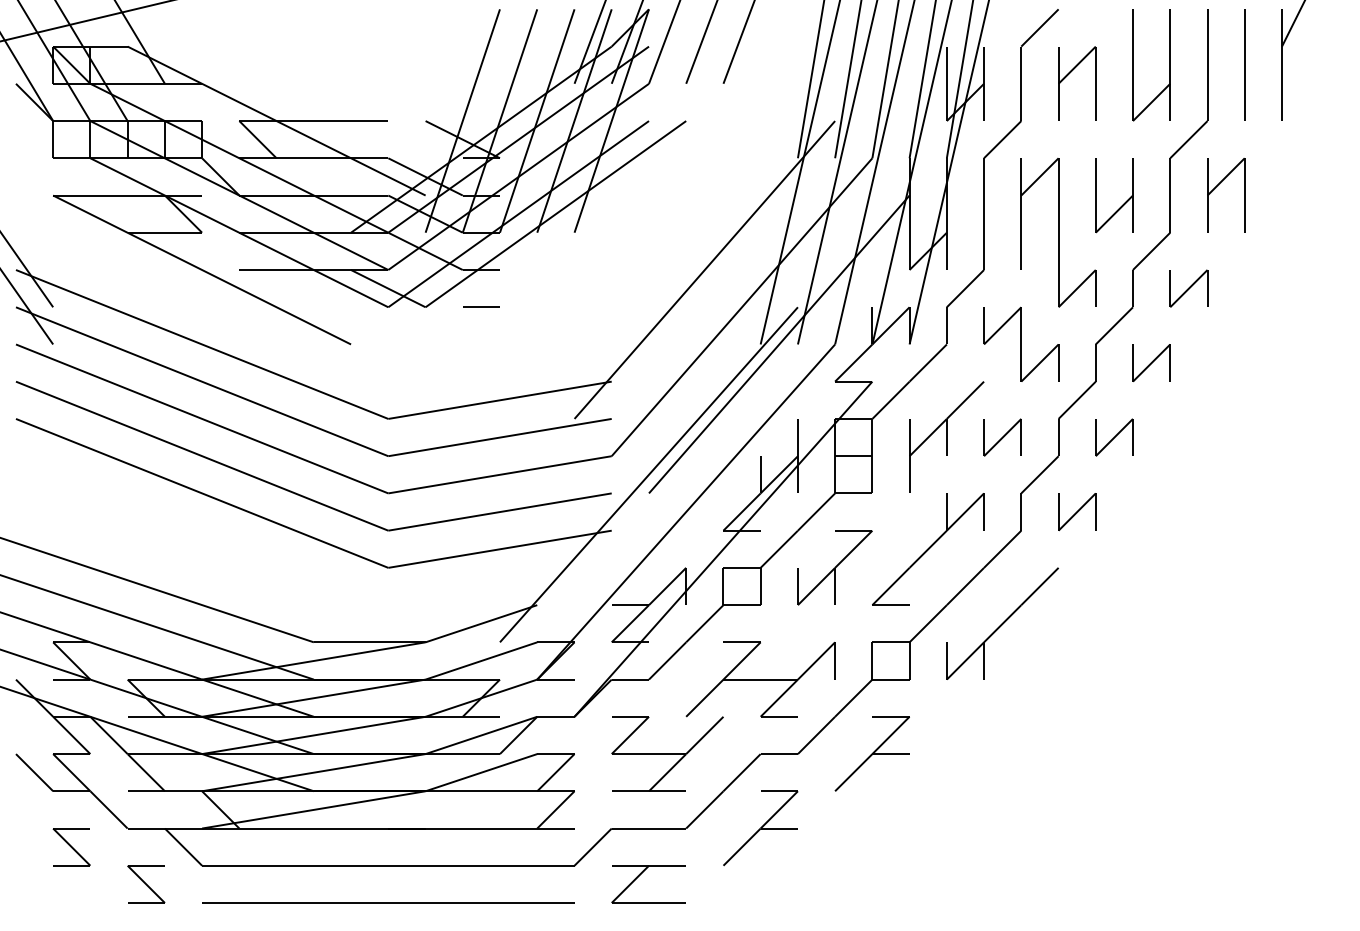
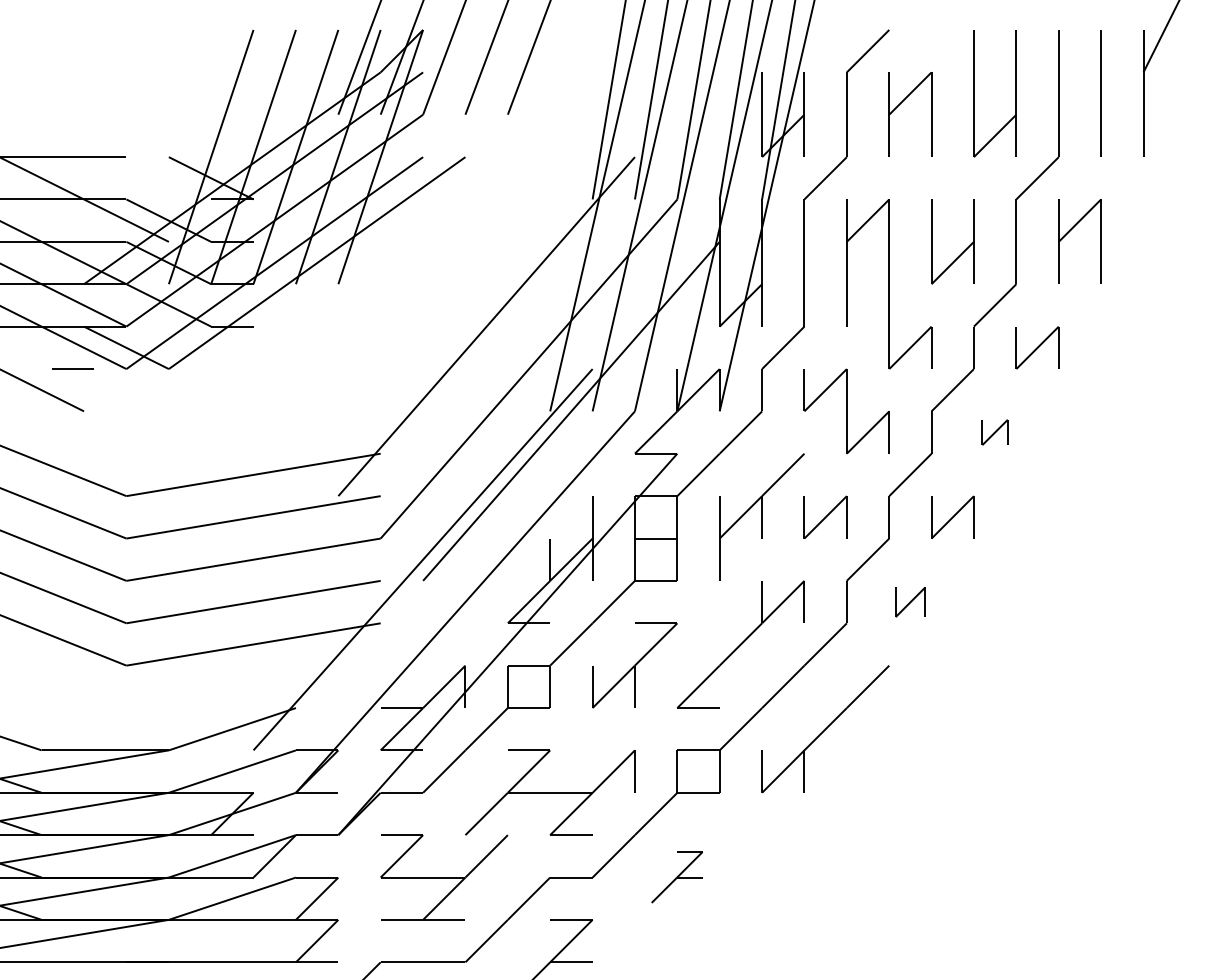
line: (481, 306) -> (73, 368), moved
part: (1151, 362) -> (995, 431), size x0.6
part: (1077, 512) -> (910, 602), size x0.7
part: (871, 753) -> (676, 876), size x0.6

